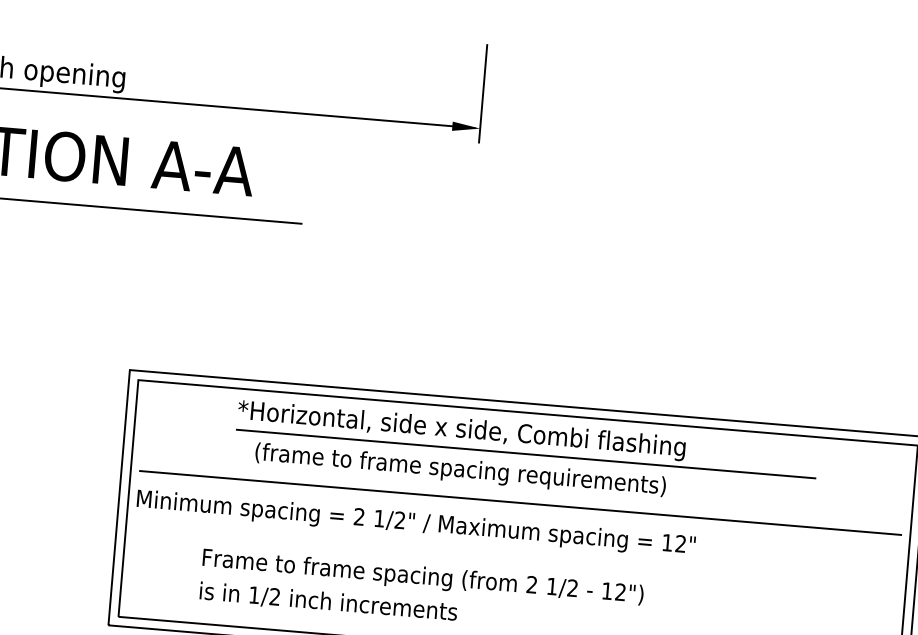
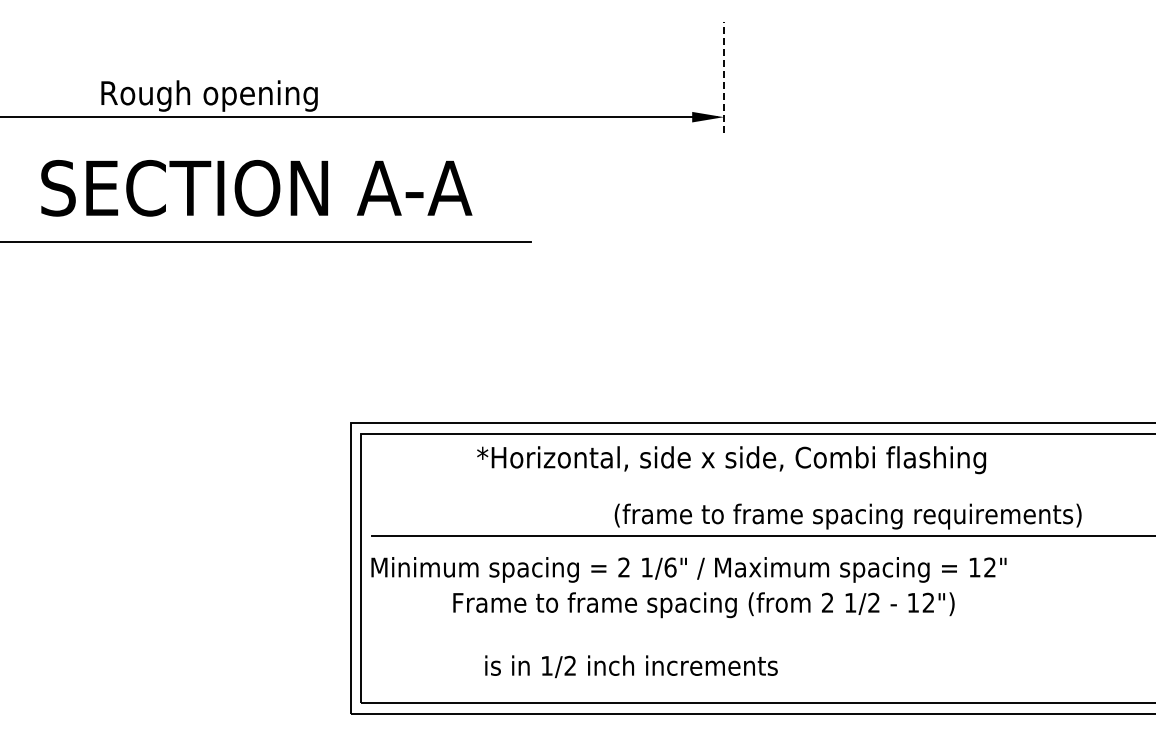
line: (482, 93) -> (723, 77), solid -> dashed
line: (526, 453) -> (806, 480), removed
text: (460, 470) -> (847, 516), moved
text: (400, 520) -> (670, 567), 1/2" -> 1/6"
text: (422, 578) -> (703, 605), moved
text: (328, 601) -> (631, 666), moved

